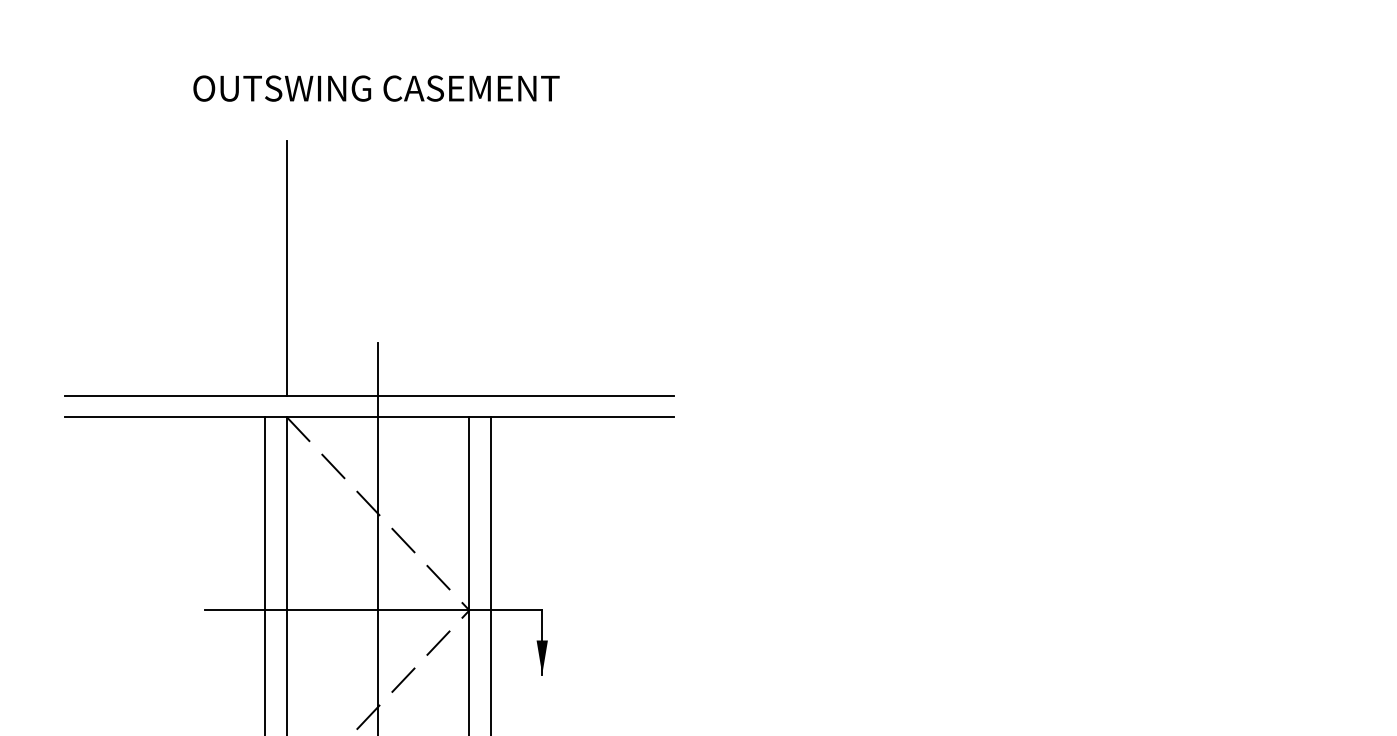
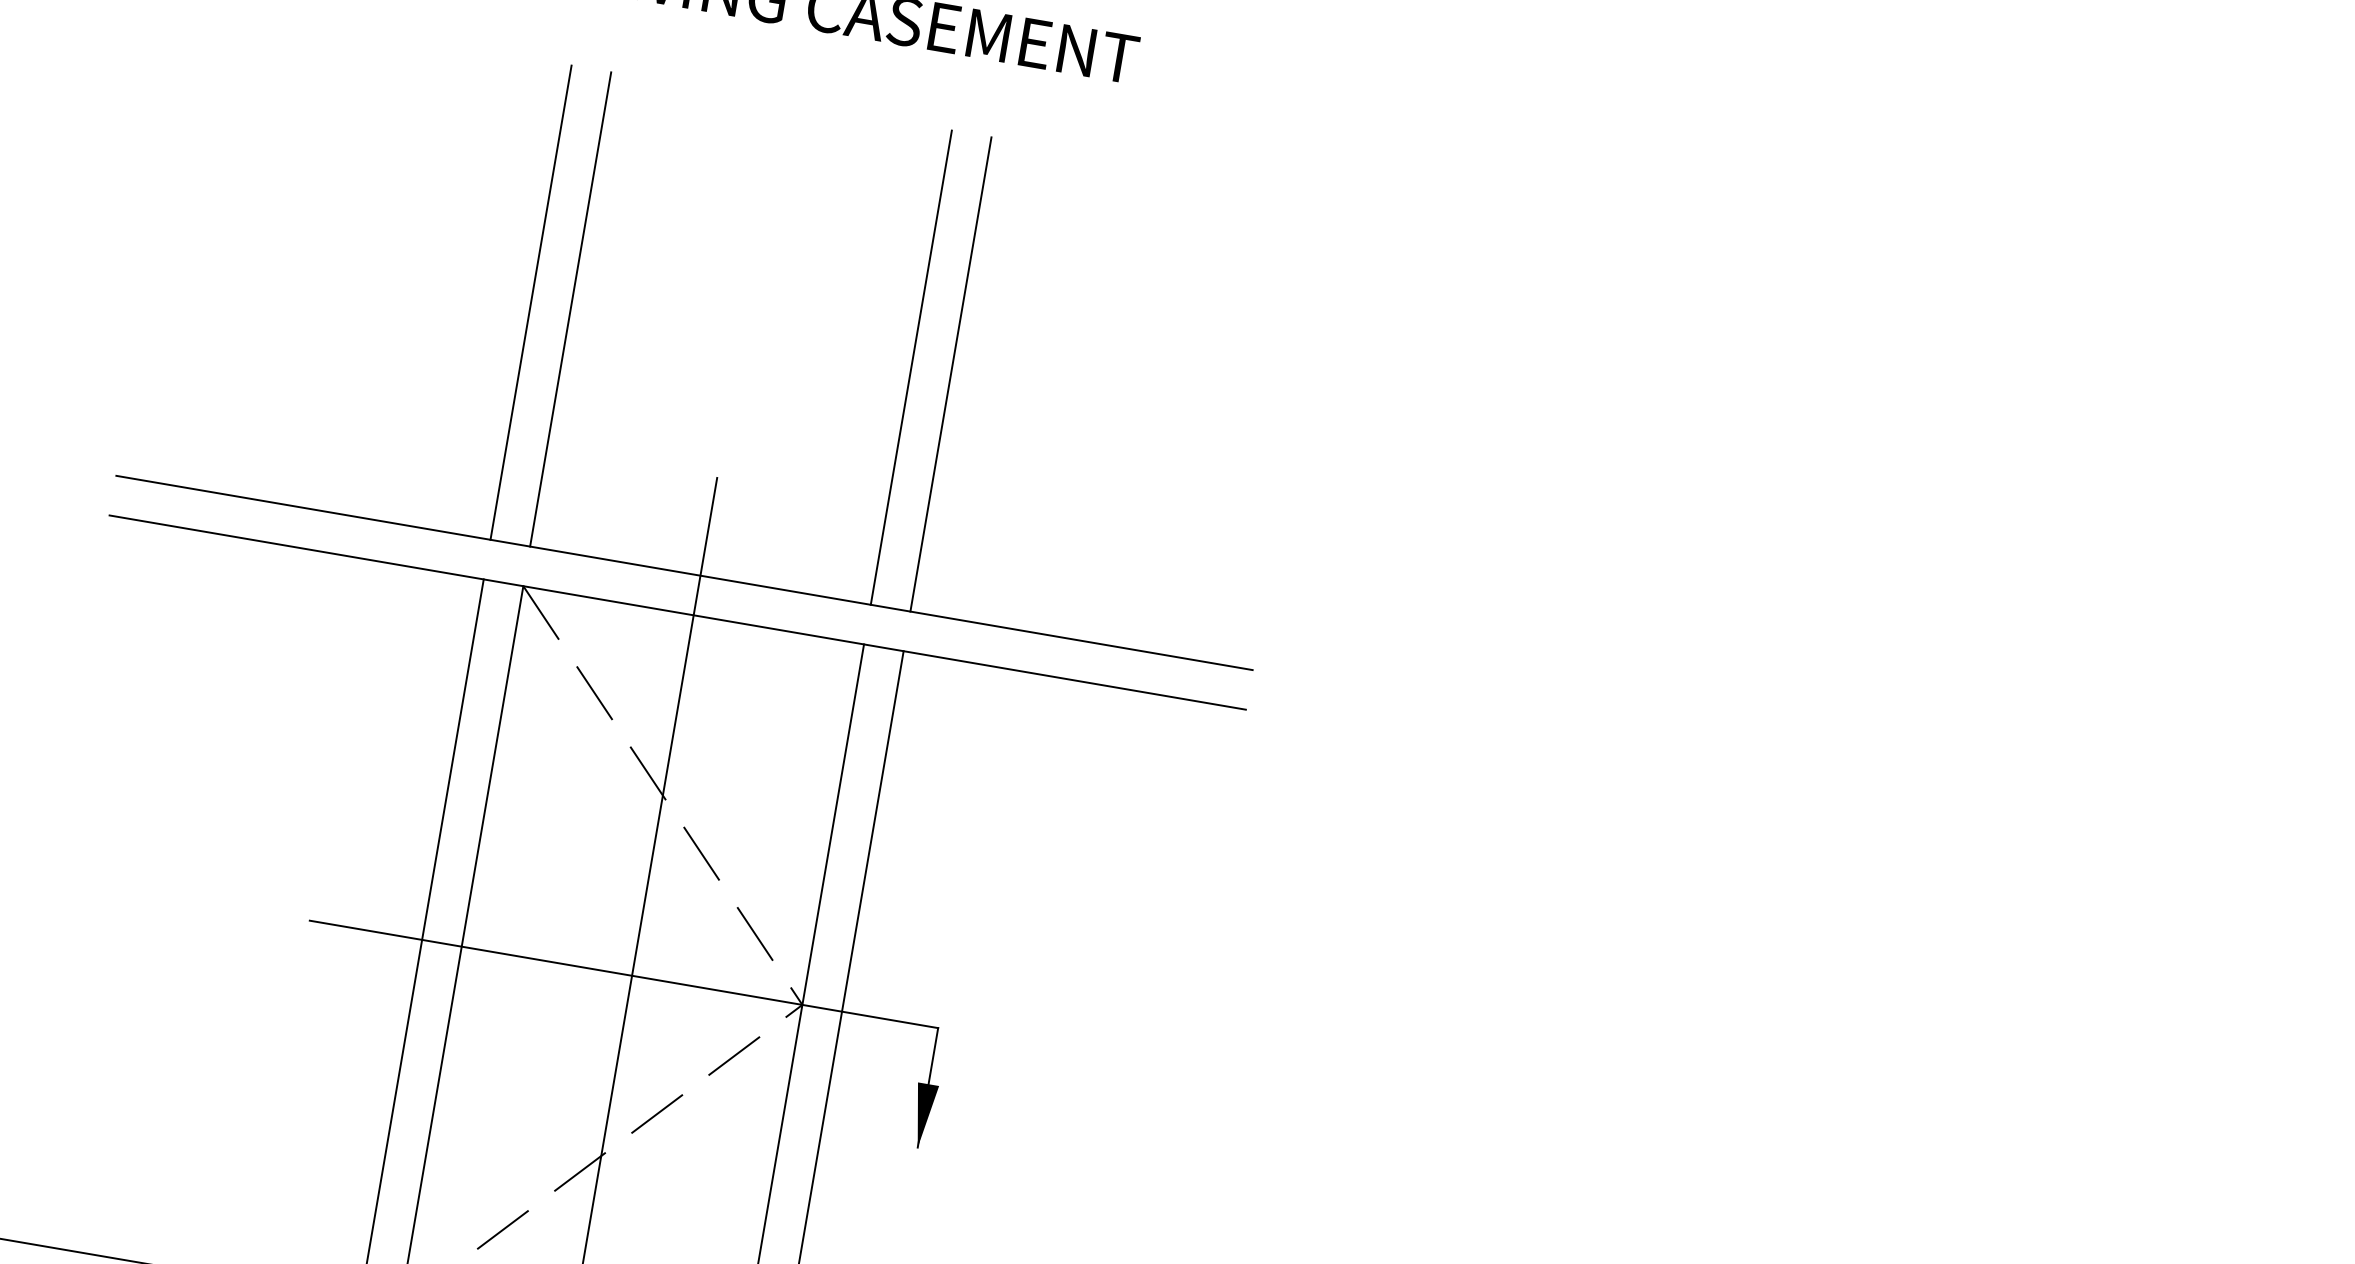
line: (265, 268) -> (531, 302), added
line: (469, 268) -> (911, 367), added
line: (490, 268) -> (950, 374), added

